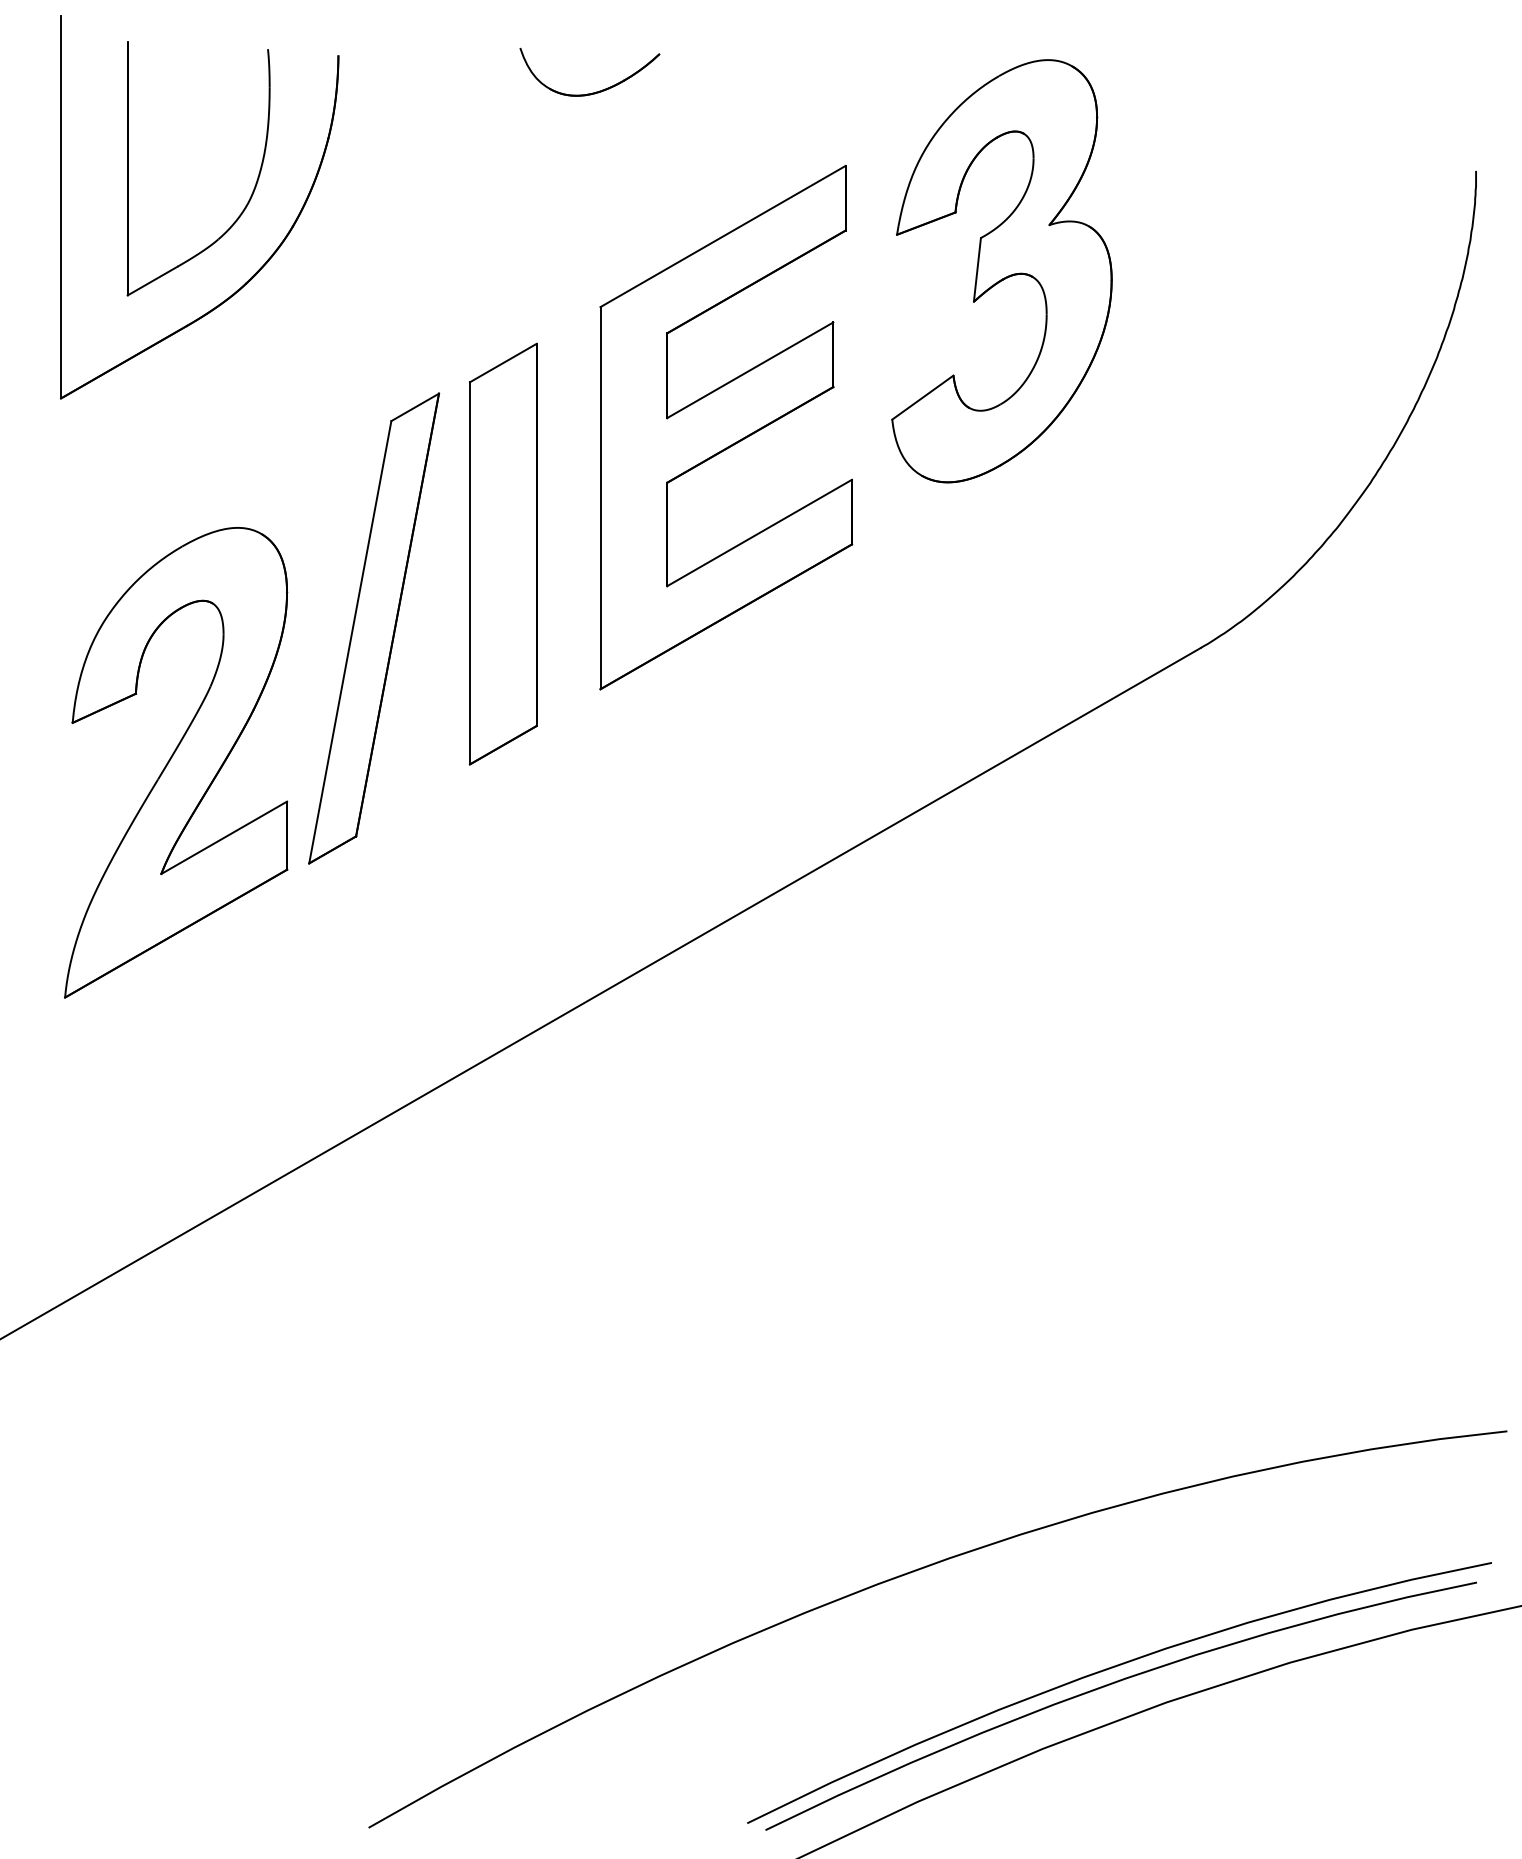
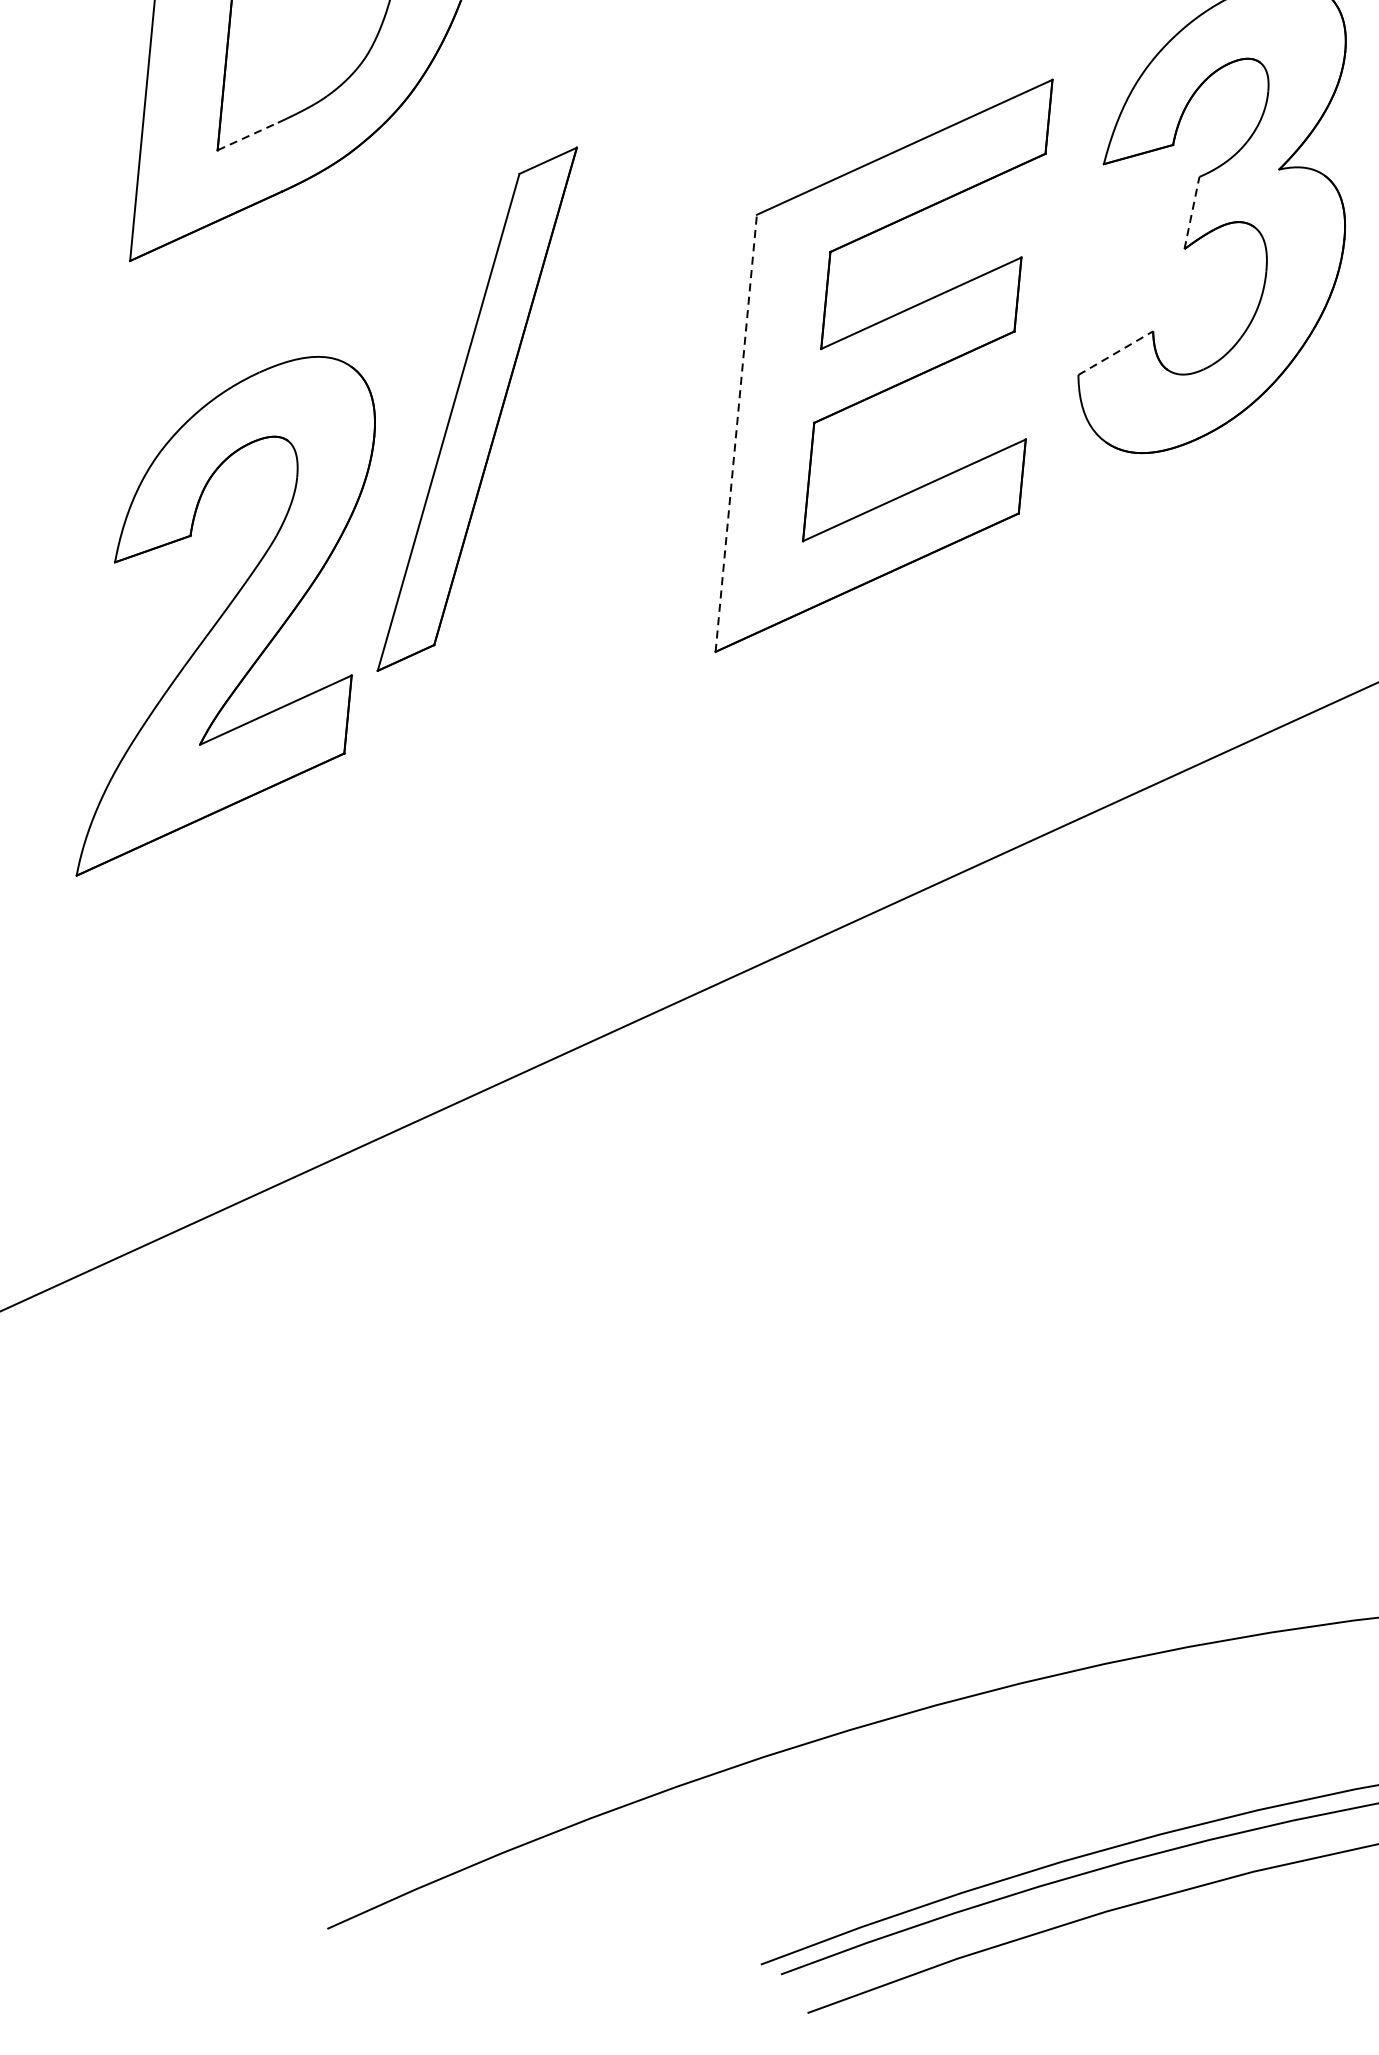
line: (977, 269) -> (1192, 212), solid -> dashed
line: (152, 280) -> (247, 135), solid -> dashed
line: (922, 397) -> (1115, 353), solid -> dashed
line: (600, 497) -> (736, 432), solid -> dashed
part: (502, 553) -> (618, 486), removed
part: (374, 628) -> (477, 409), moved
part: (176, 762) -> (229, 618), moved

